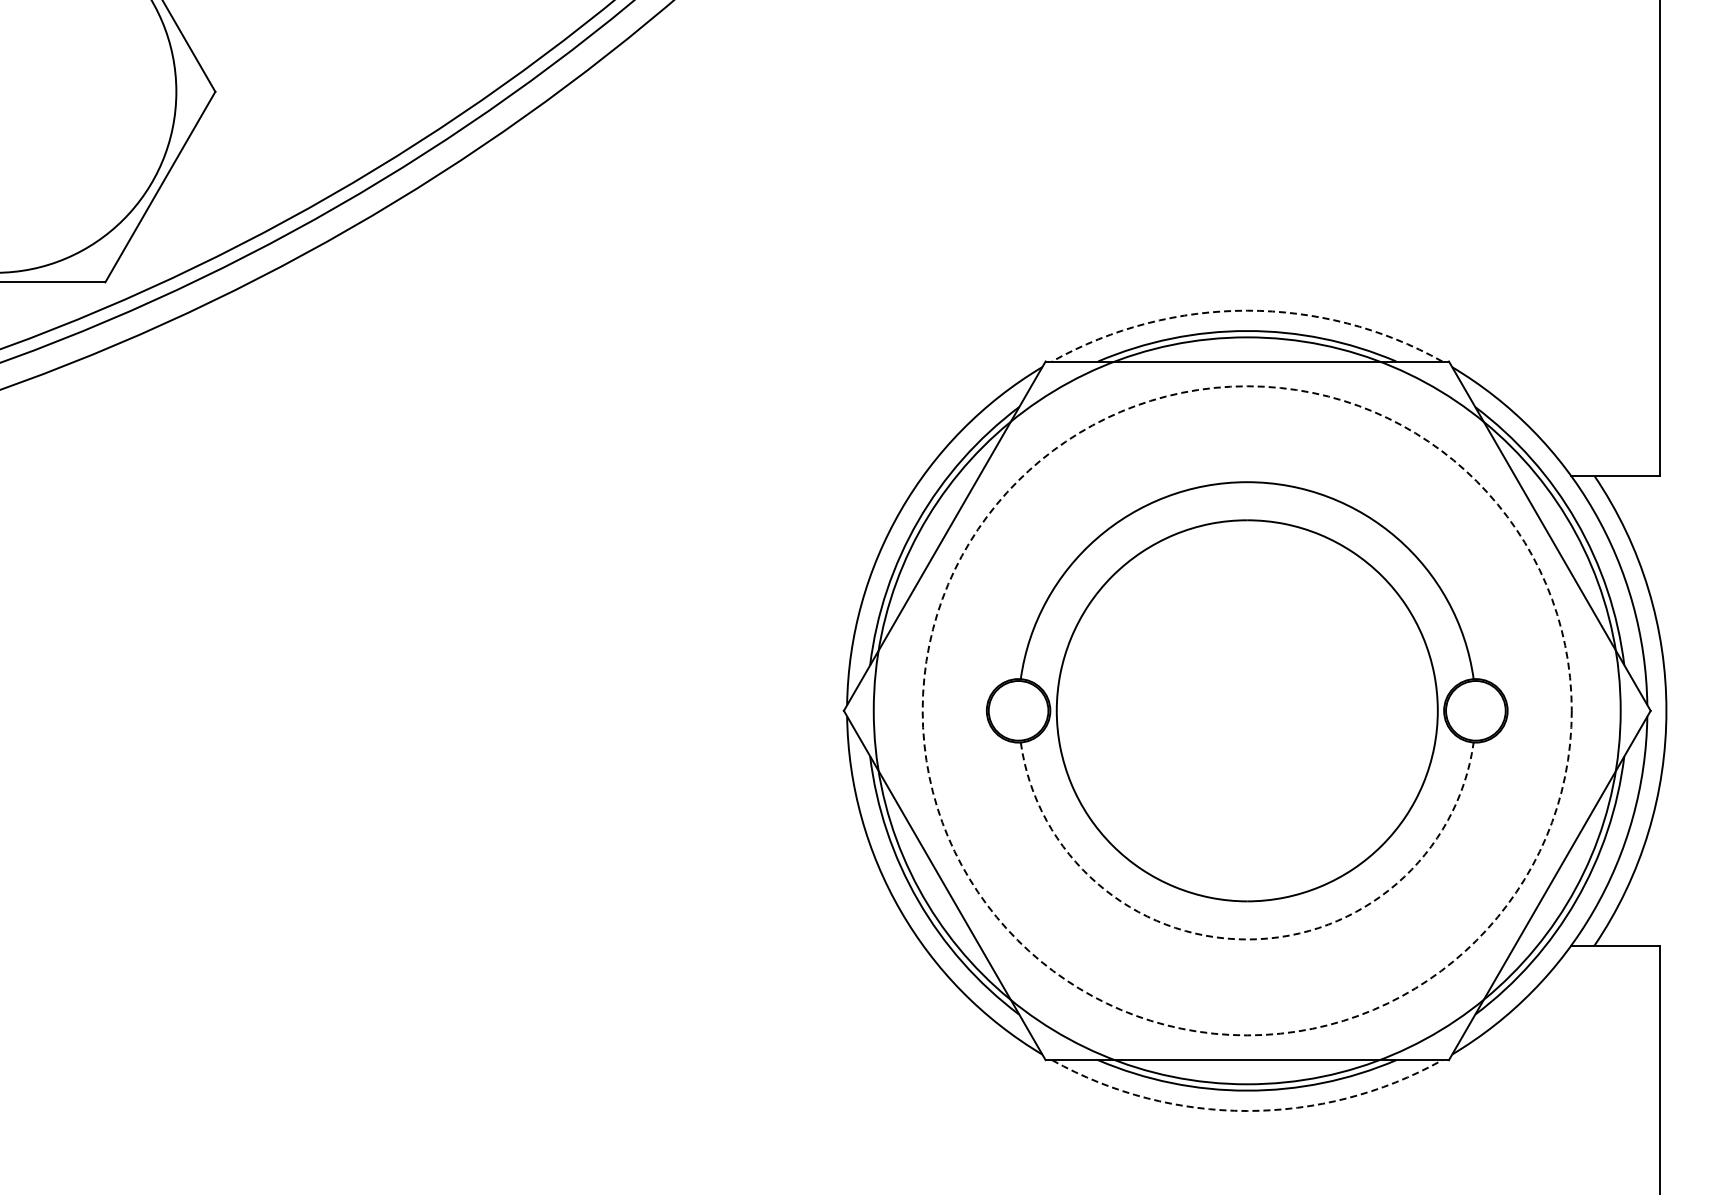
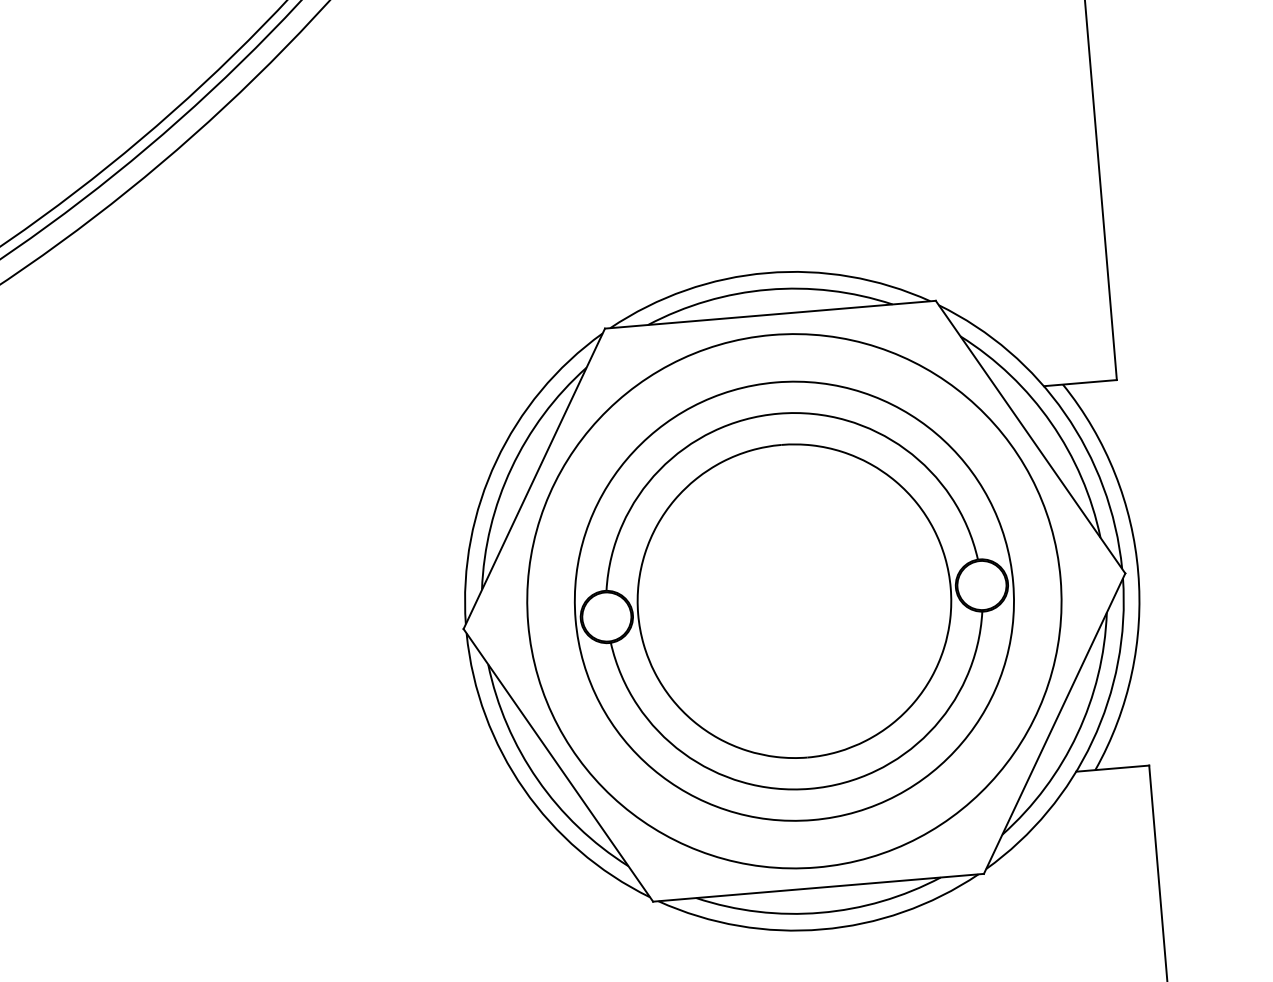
arc: (1247, 310) -> (767, 272), dashed -> solid
circle: (1246, 710) -> (793, 601), dashed -> solid
circle: (1247, 710) -> (794, 600), size x0.71
arc: (1247, 939) -> (810, 788), dashed -> solid
arc: (1247, 1110) -> (822, 929), dashed -> solid

